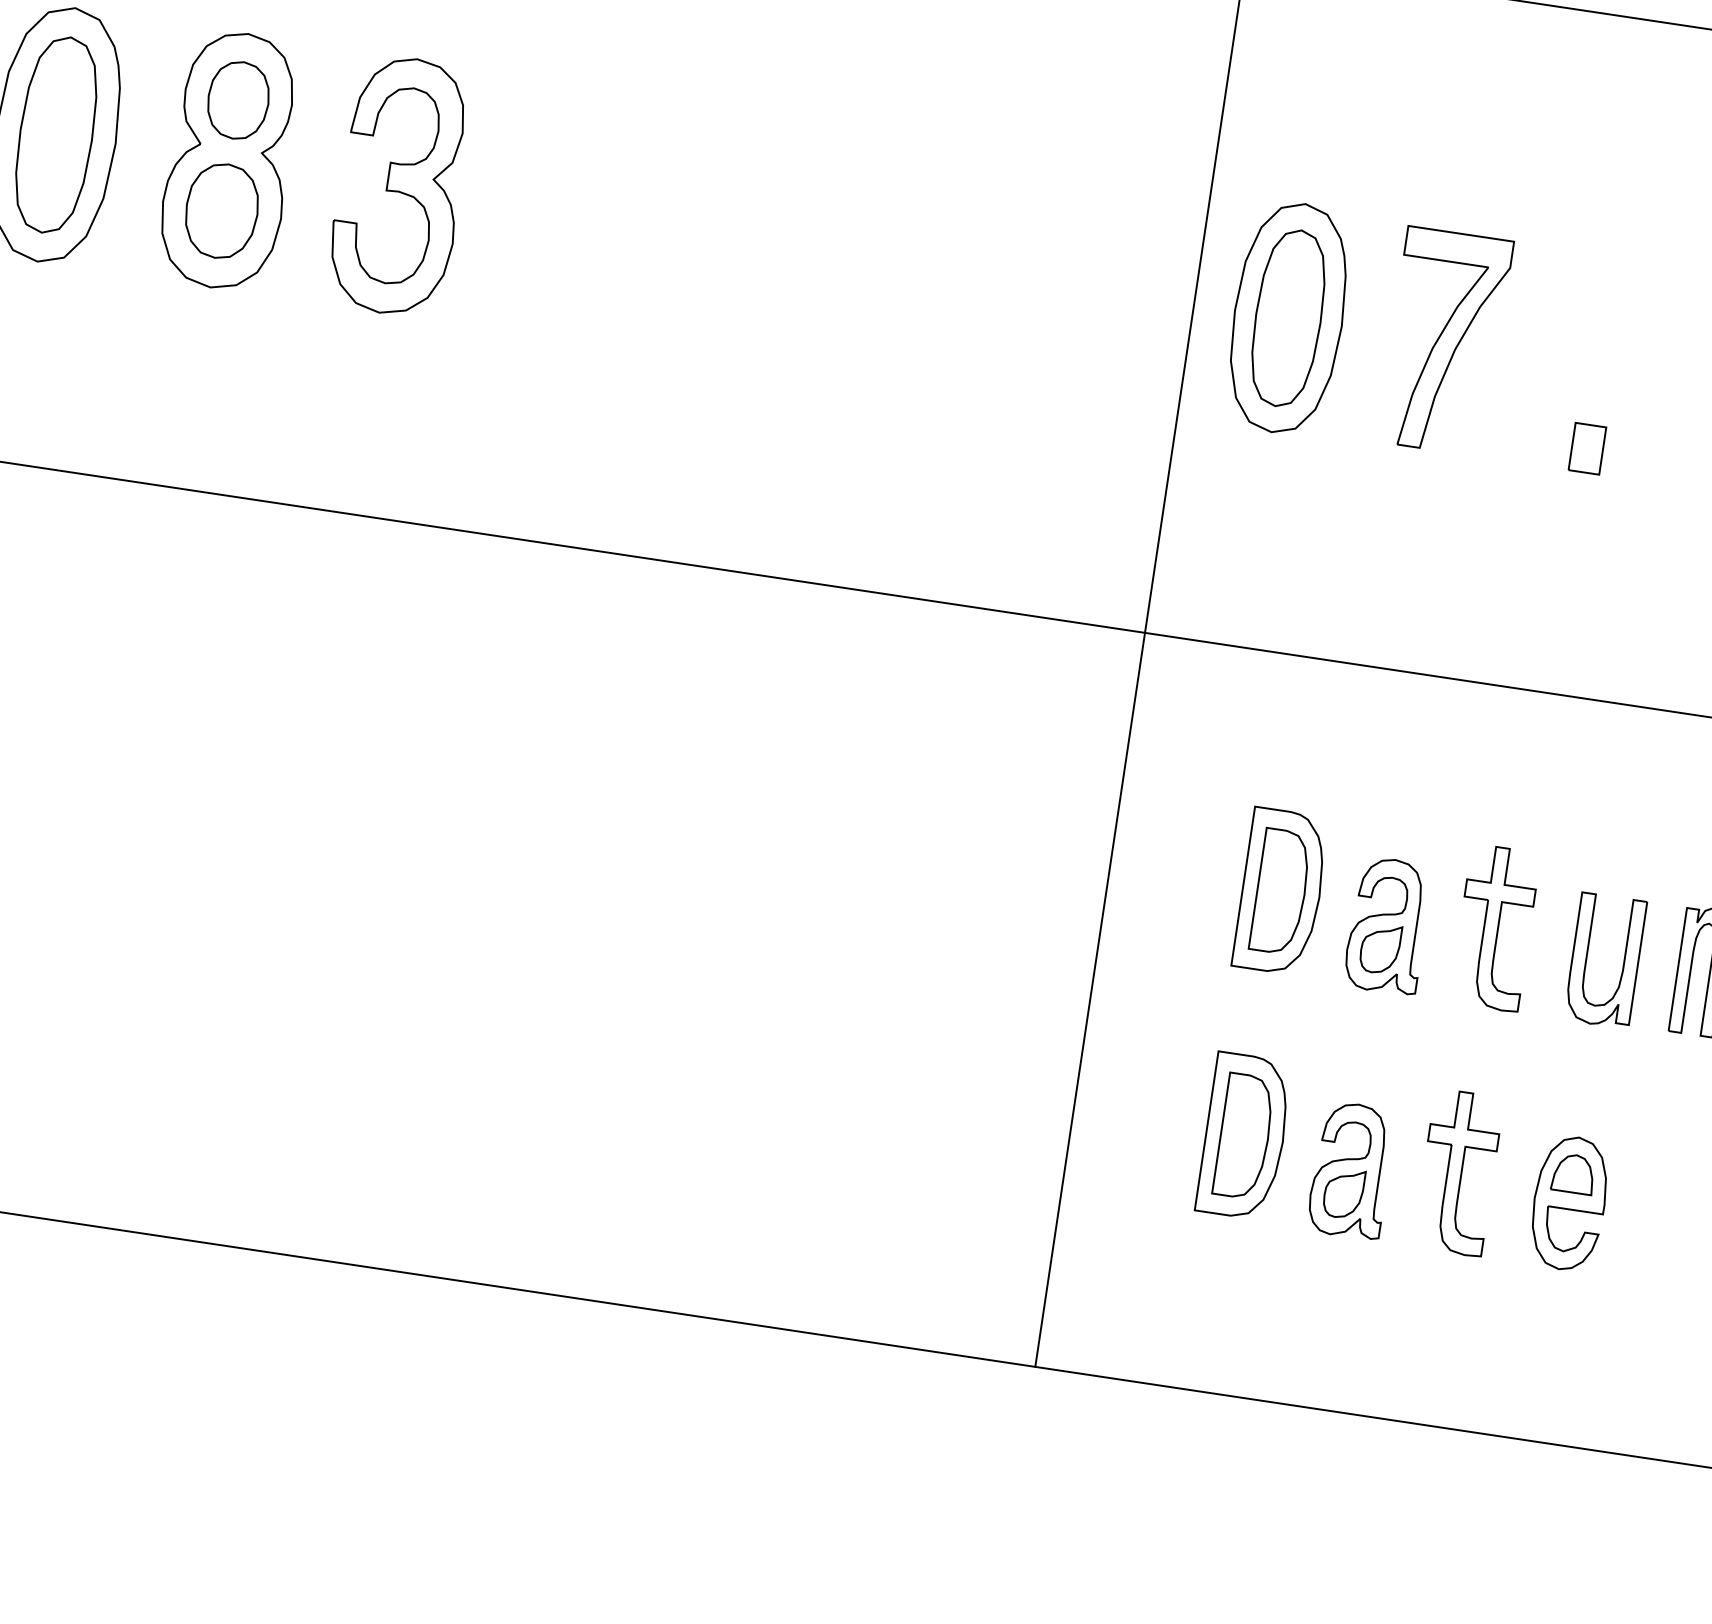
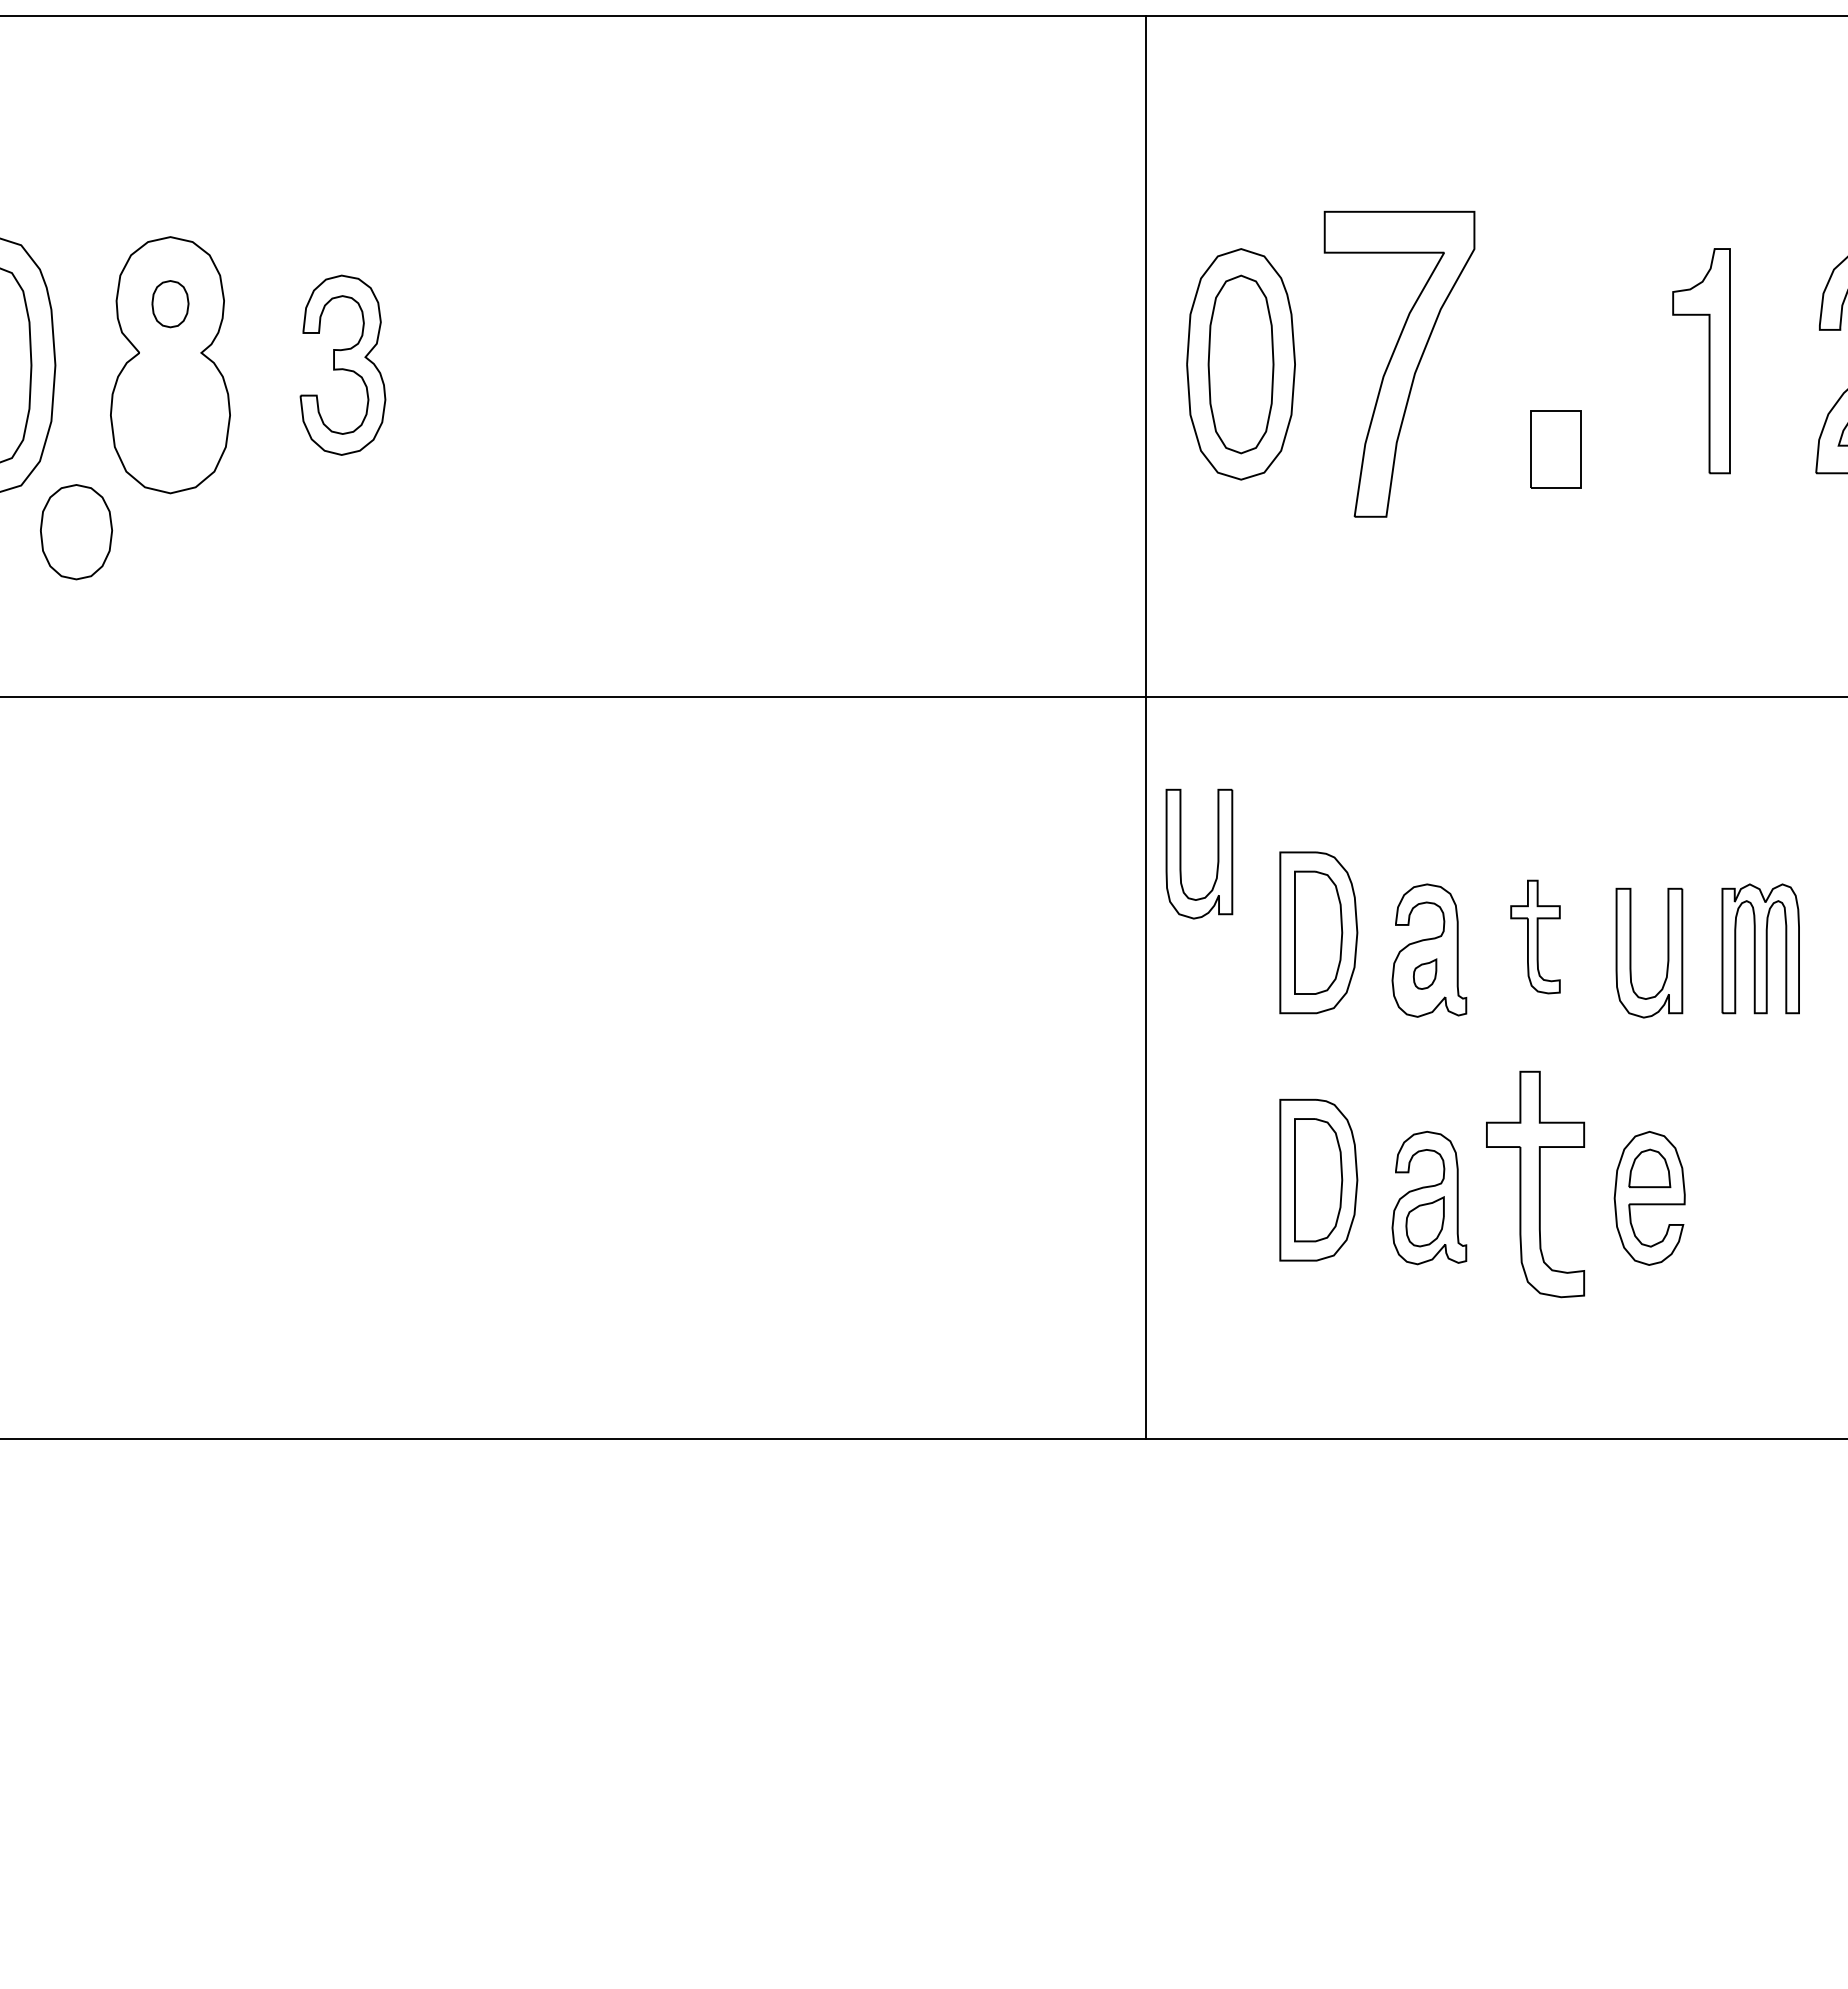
part: (238, 99) -> (170, 303), size x0.6
part: (399, 186) -> (342, 365), size x0.7
part: (221, 211) -> (76, 532), moved
part: (1445, 341) -> (1399, 364), size x1.4
part: (1587, 447) -> (1556, 448), size x1.6
part: (1157, 793) -> (1181, 853), added
part: (1495, 927) -> (1535, 936), size x0.7
part: (1379, 947) -> (1424, 973), size x0.6
part: (1458, 1172) -> (1535, 1184), size x1.4

